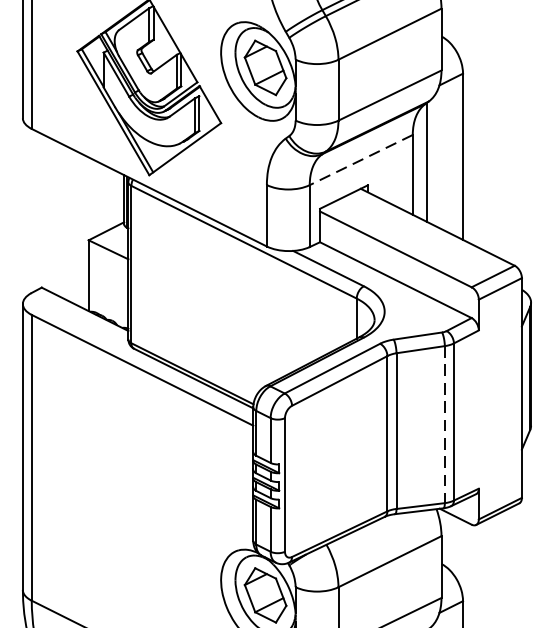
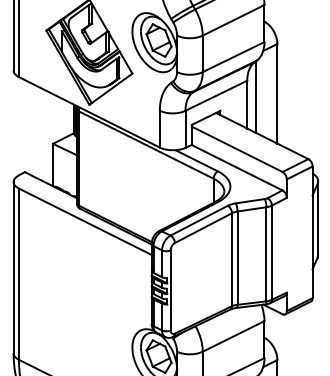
line: (359, 159) -> (215, 95), dashed -> solid
line: (444, 424) -> (266, 254), dashed -> solid

